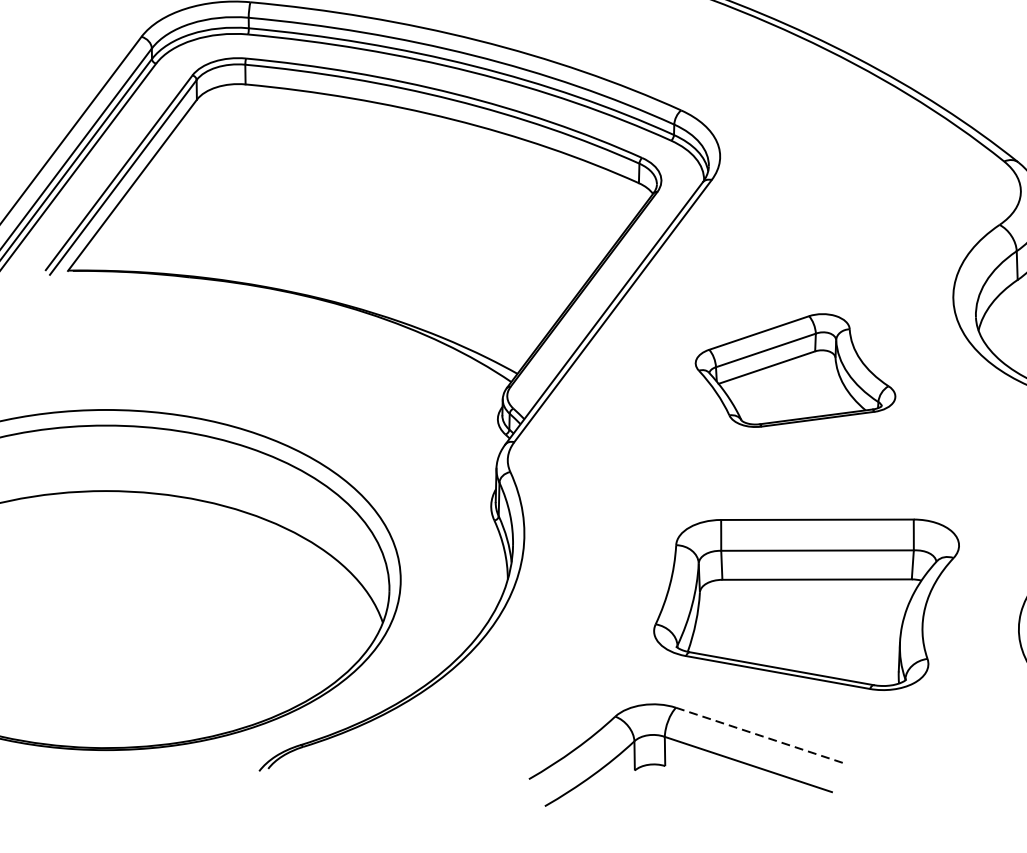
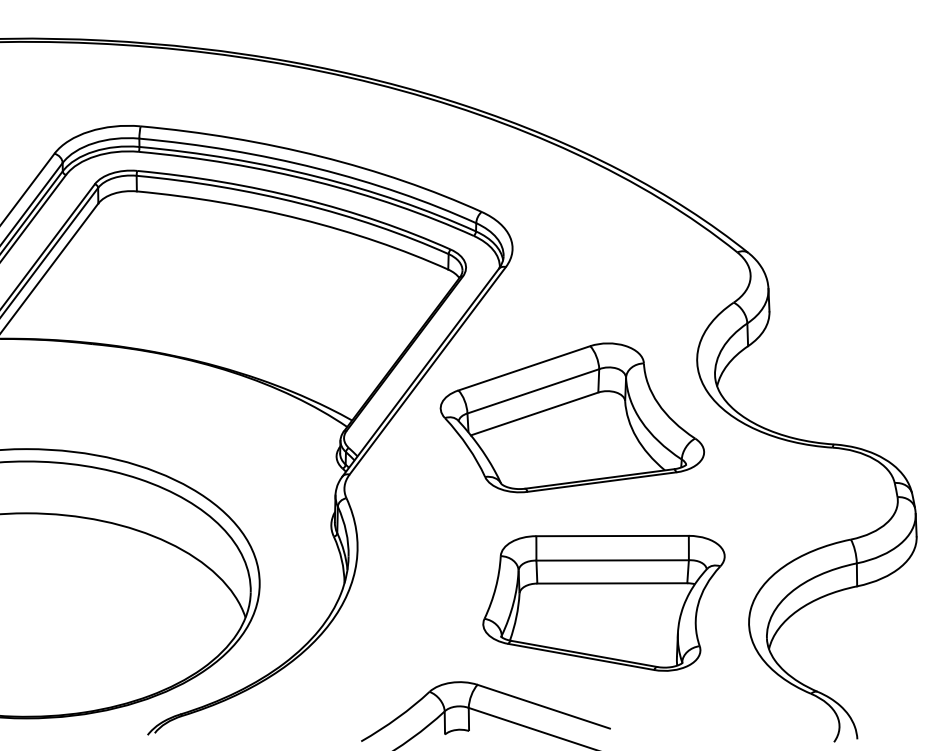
part: (794, 370) -> (571, 417), size x1.67
part: (805, 603) -> (603, 602), moved
line: (759, 735) -> (543, 706), dashed -> solid

